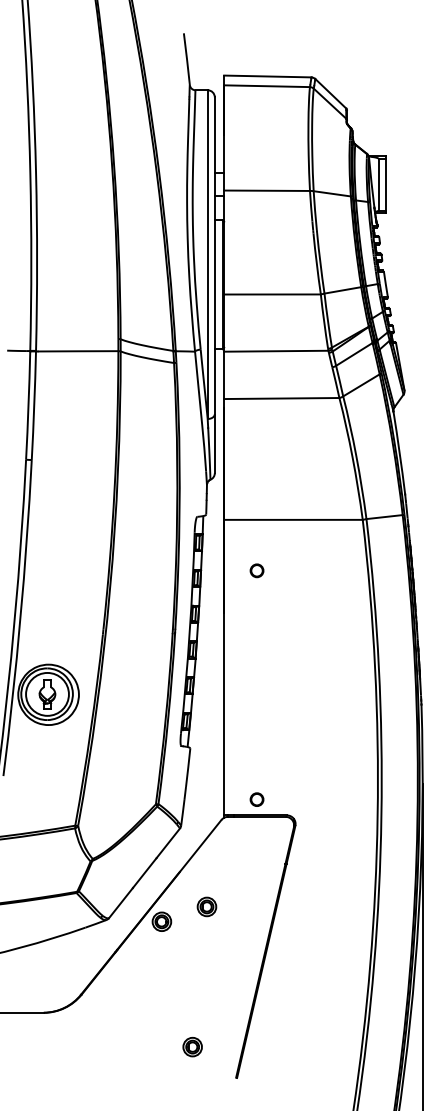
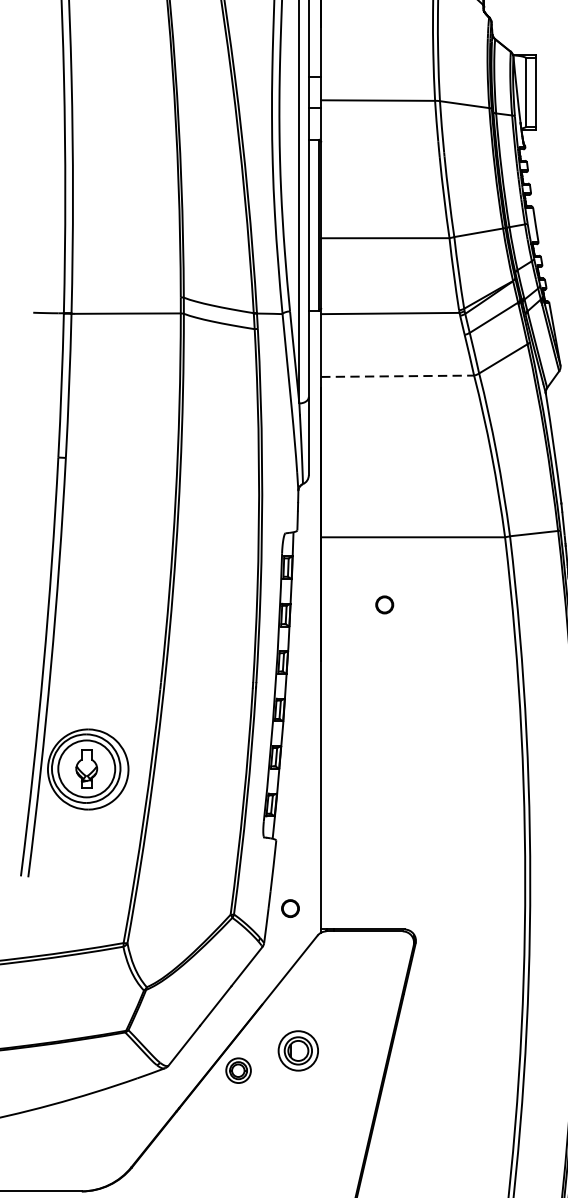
line: (281, 398) -> (397, 376), solid -> dashed
part: (256, 570) -> (384, 604), moved
part: (256, 799) -> (289, 908), moved
part: (206, 906) -> (297, 1050), size x1.6

